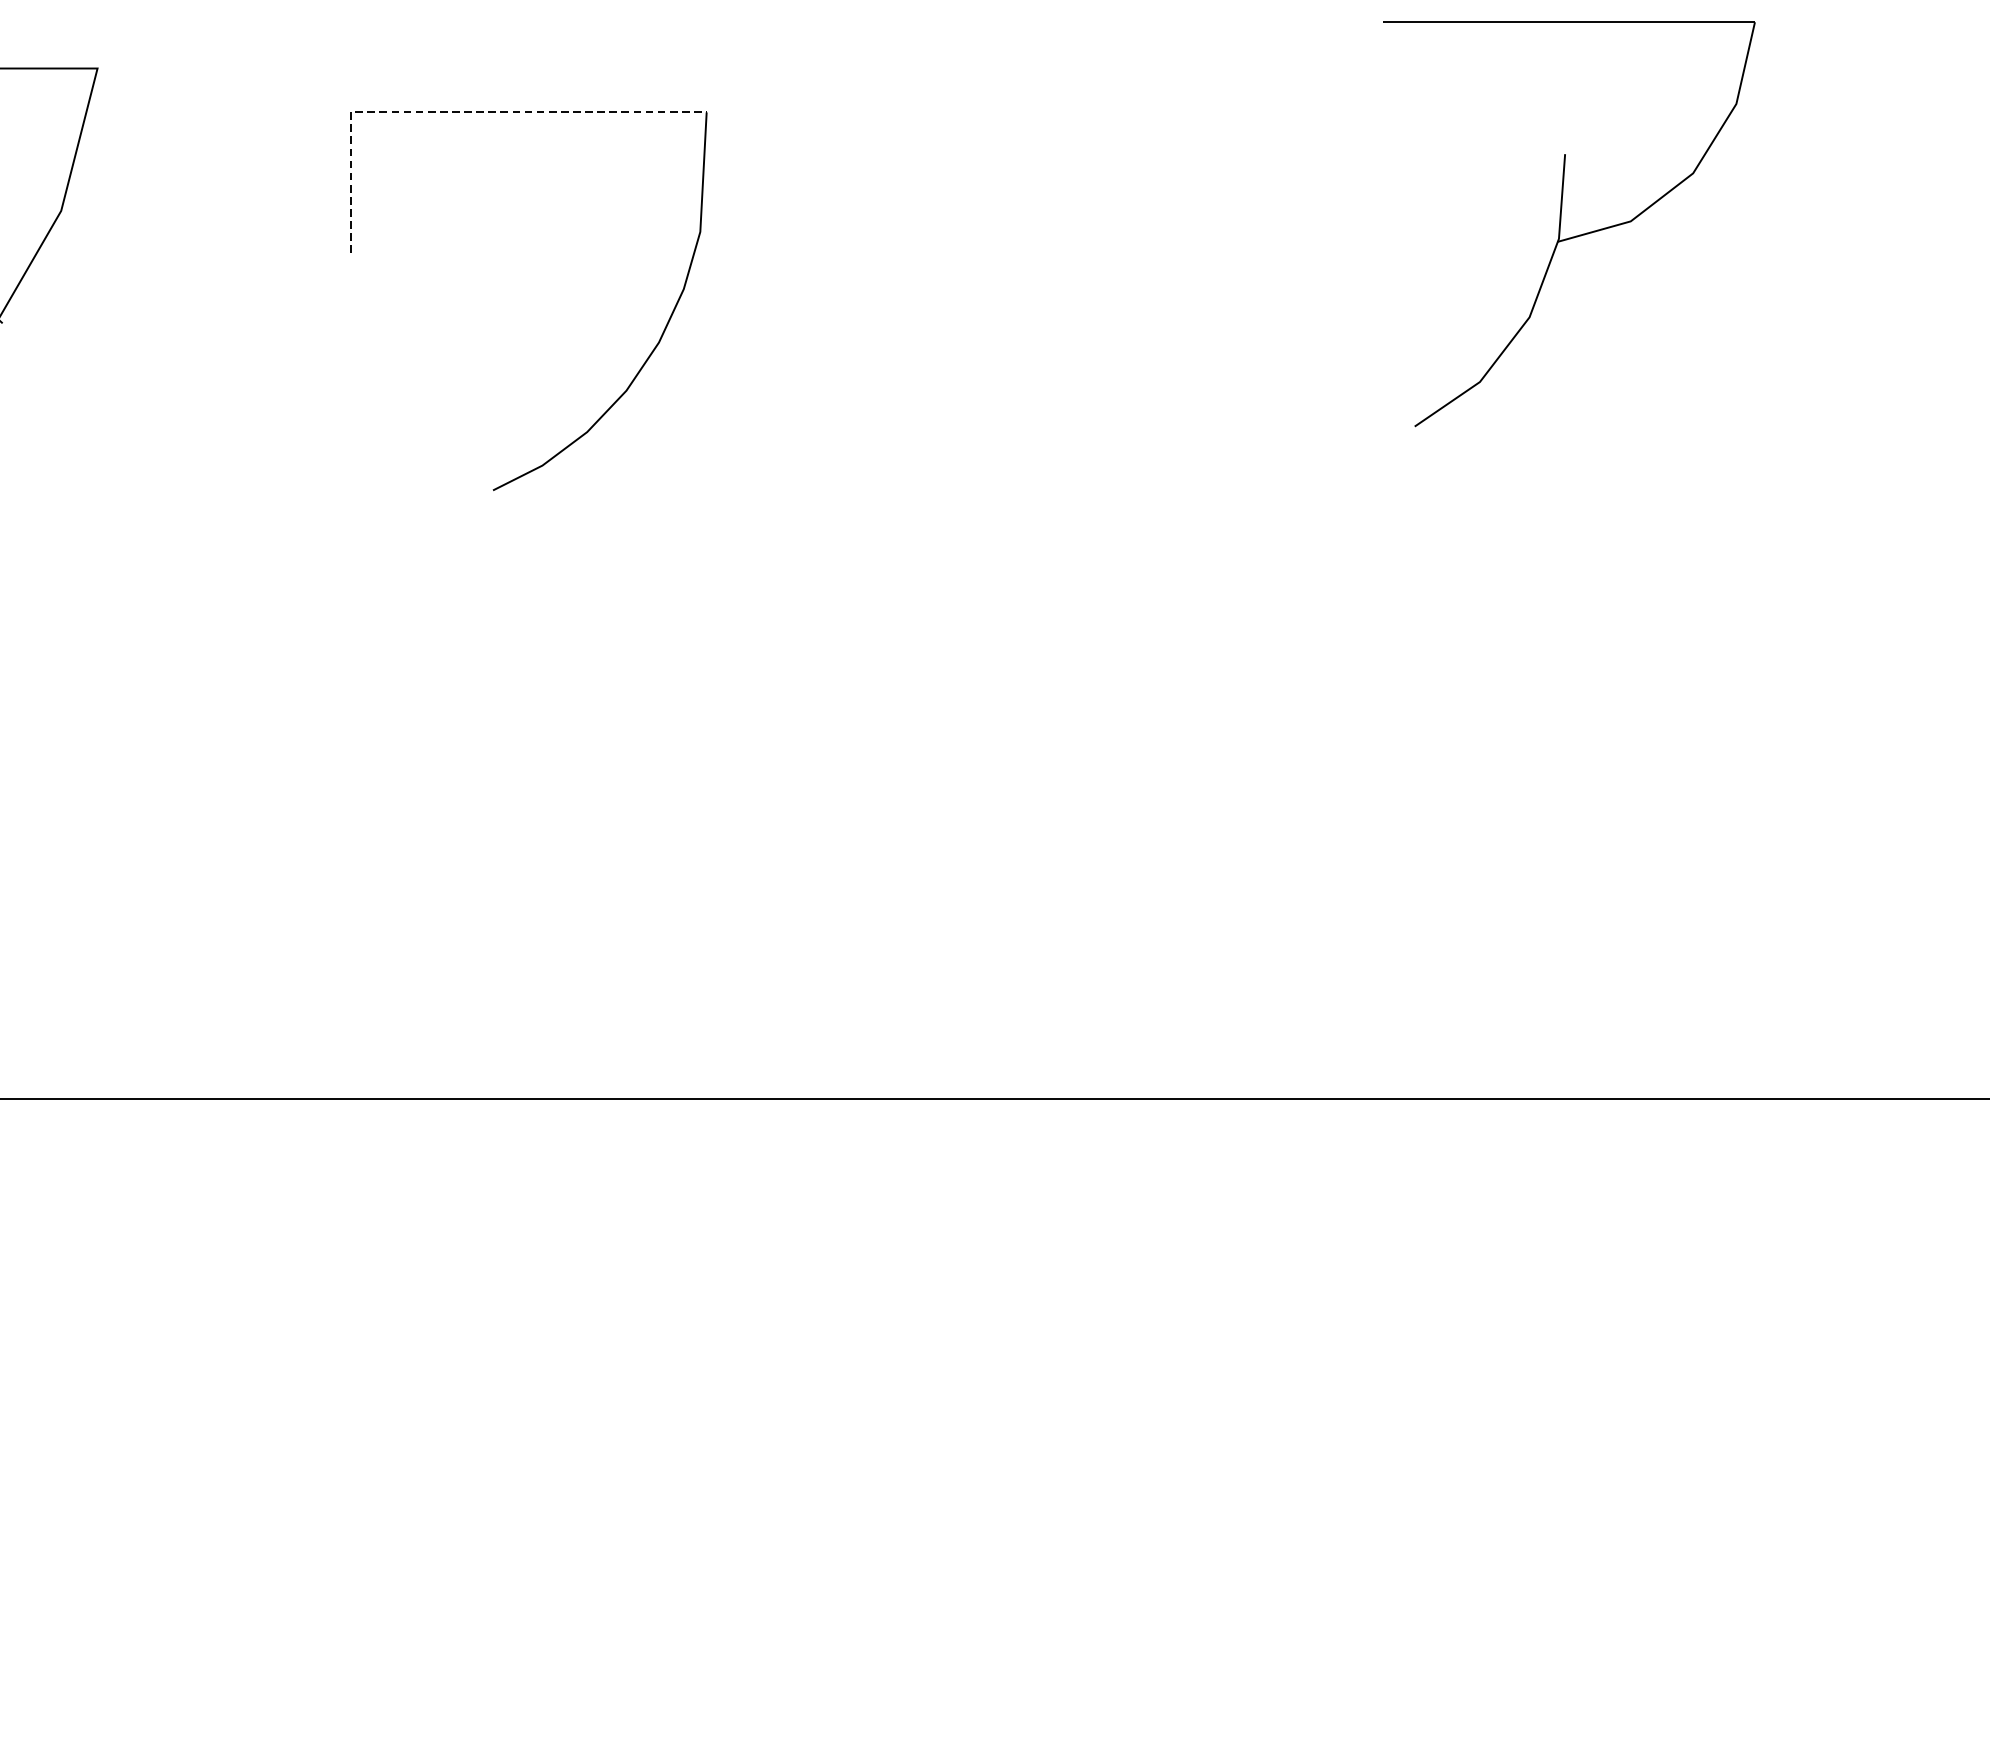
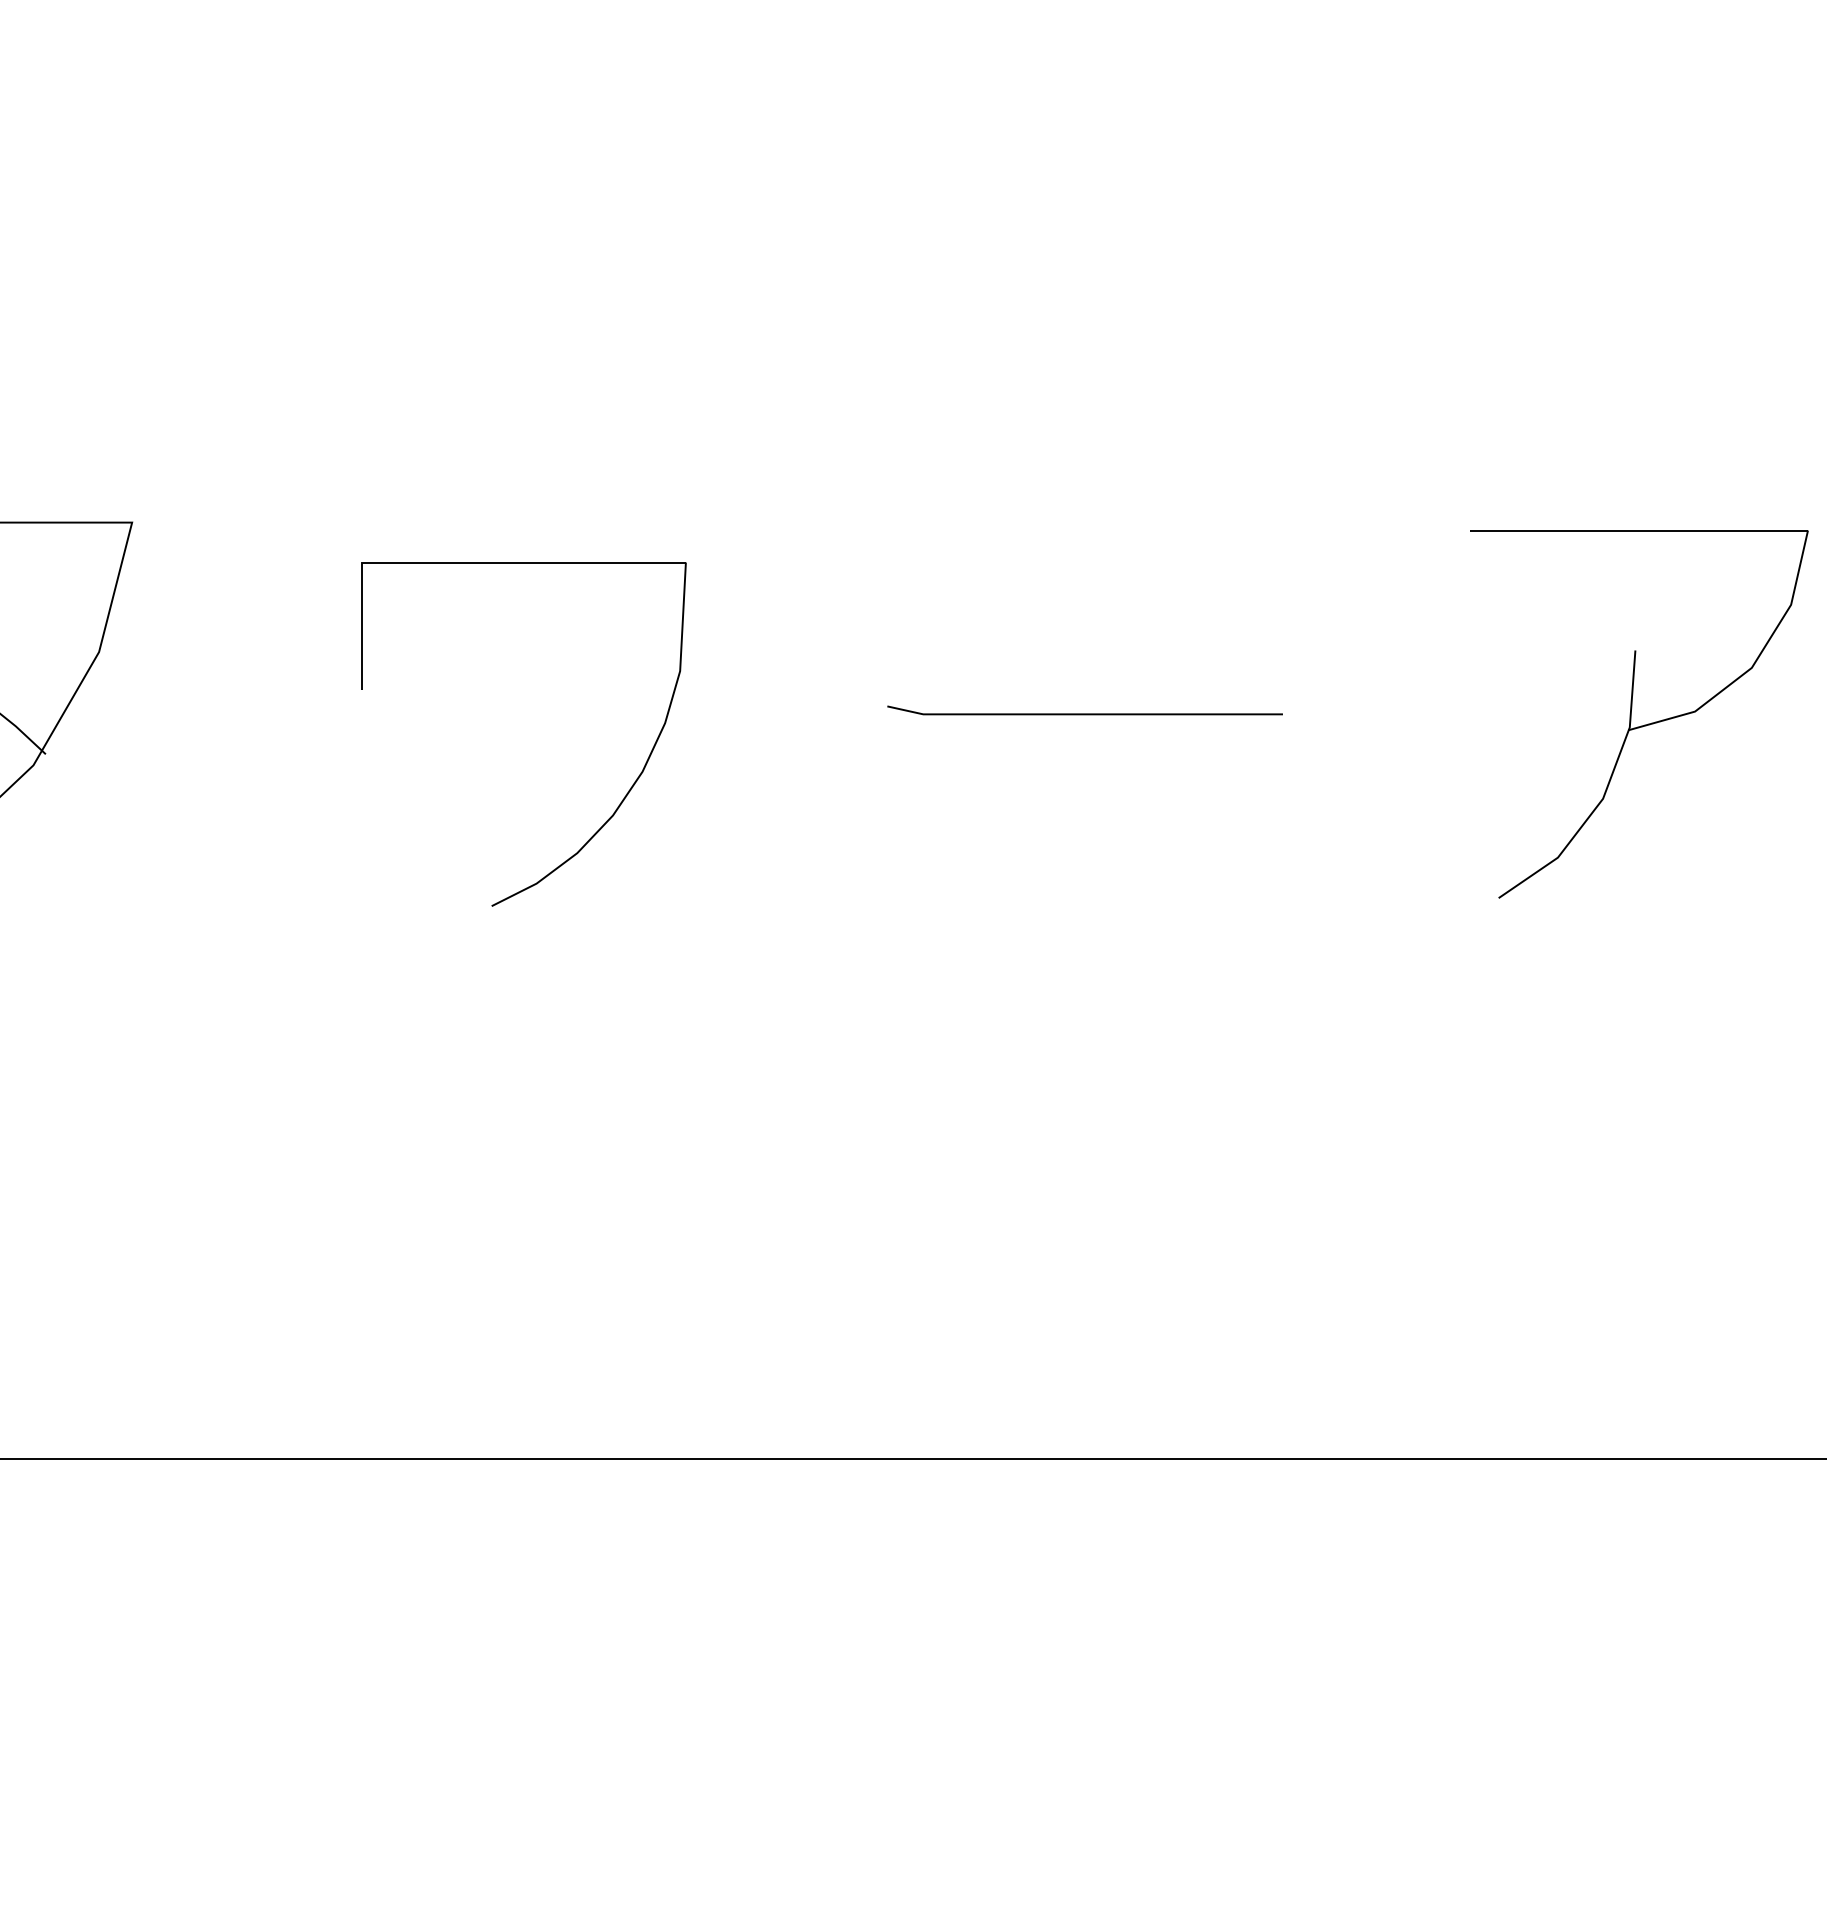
line: (458, 112) -> (460, 562), dashed -> solid
part: (1560, 224) -> (1631, 714), moved
line: (1145, 278) -> (1084, 713), added

